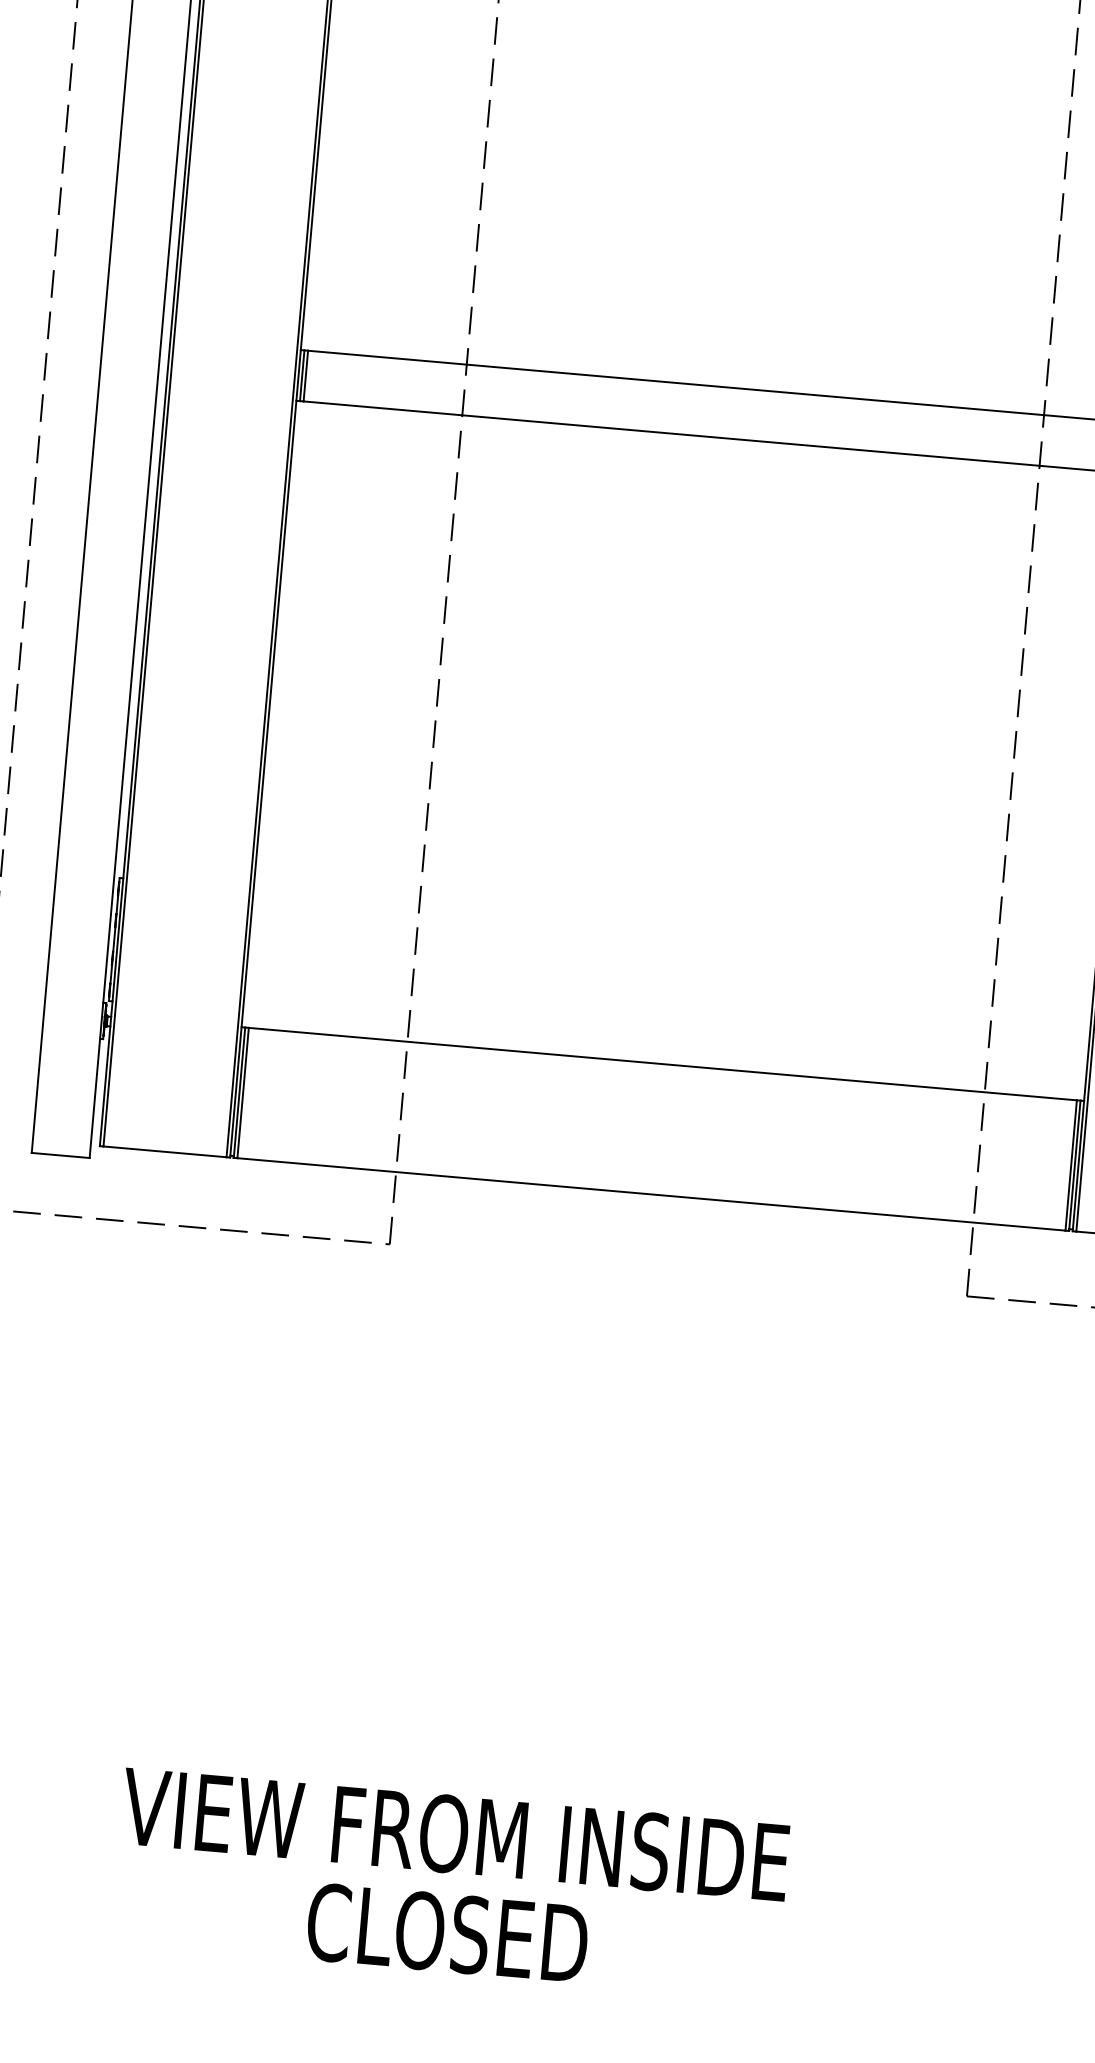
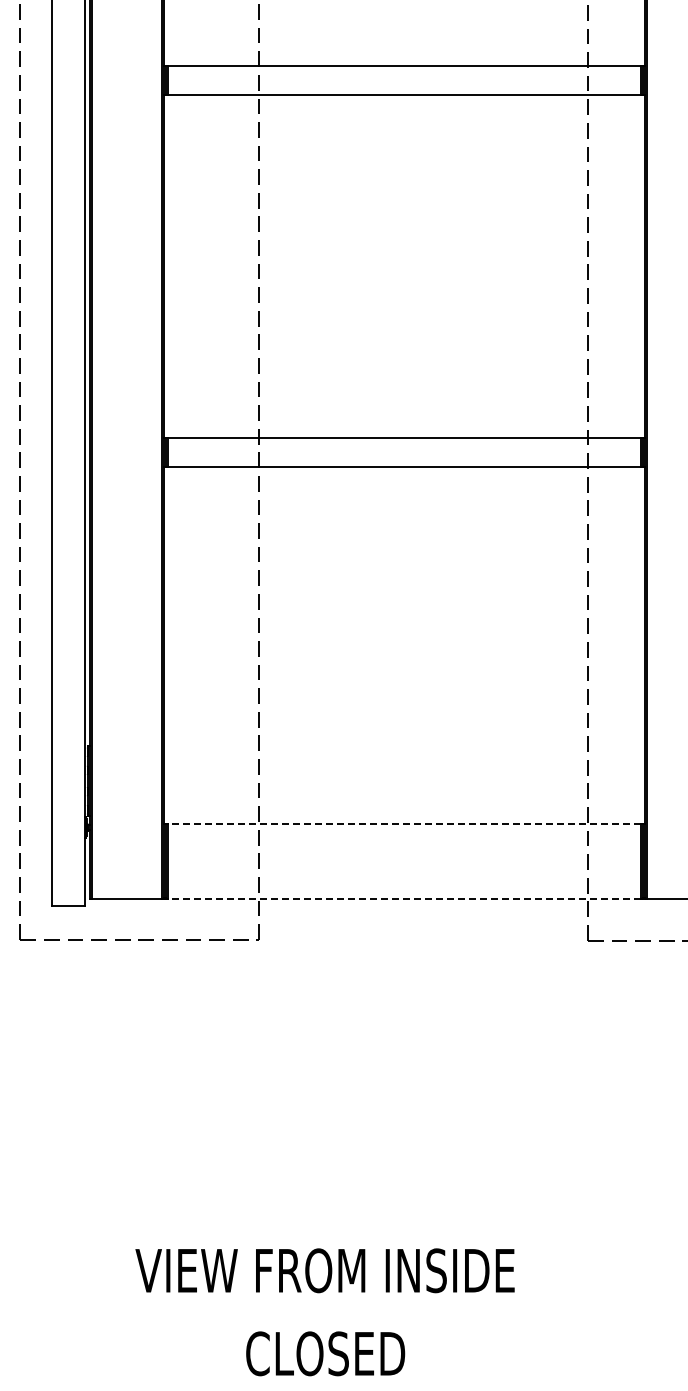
line: (661, 1064) -> (403, 824), solid -> dashed
line: (649, 1193) -> (403, 898), solid -> dashed
text: (447, 1932) -> (325, 1353), moved

